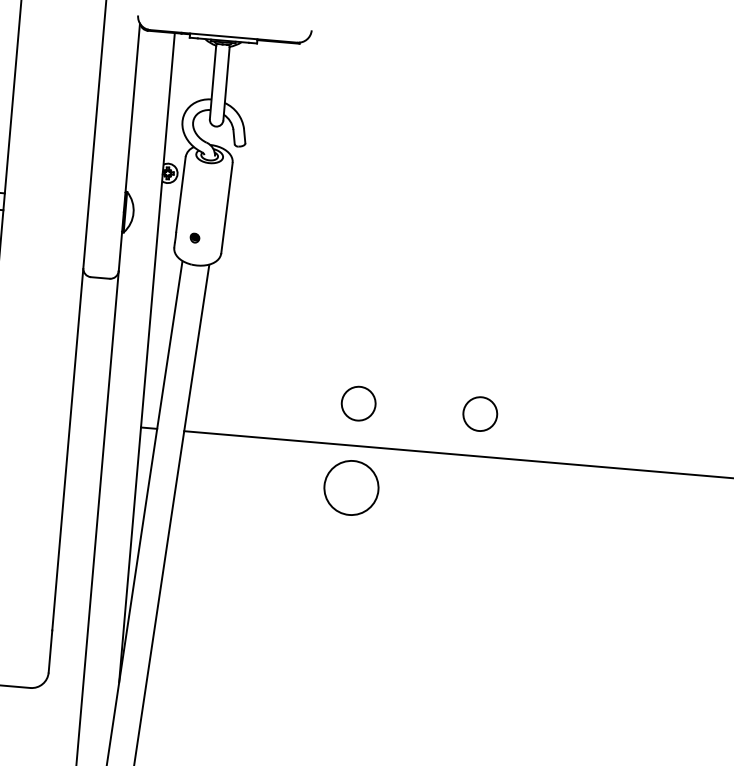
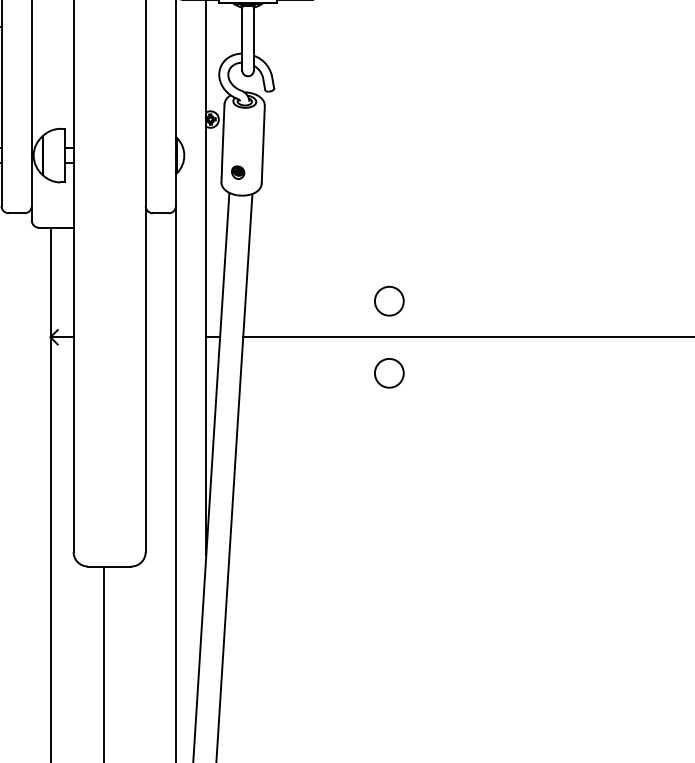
part: (195, 238) -> (238, 172), size x1.67
circle: (480, 413) -> (493, 300), removed
circle: (350, 486) -> (388, 372), size x0.62

